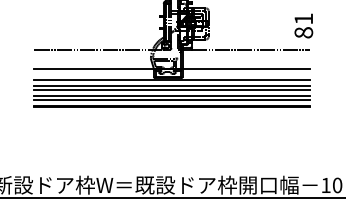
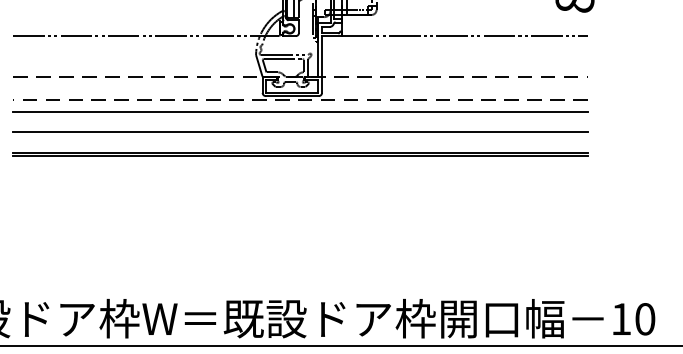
line: (172, 69) -> (301, 77), solid -> dashed
line: (172, 80) -> (301, 100), solid -> dashed
line: (171, 90) -> (299, 121), removed
line: (171, 100) -> (299, 142), removed

